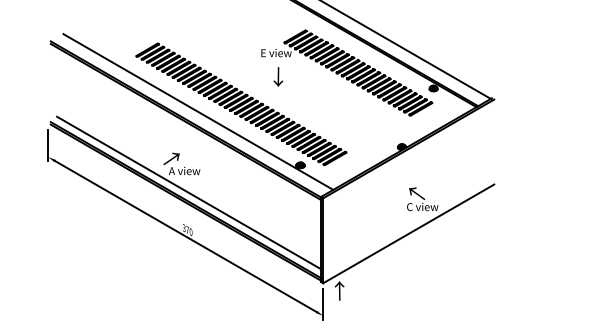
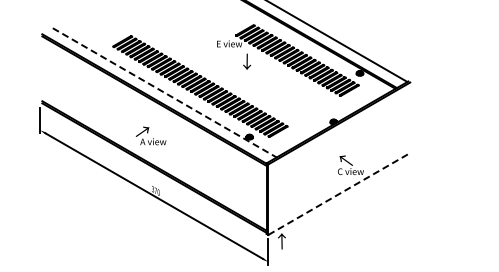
text: (277, 76) -> (246, 61), moved
line: (199, 112) -> (165, 93), solid -> dashed
line: (188, 192) -> (156, 159), removed
line: (408, 234) -> (339, 194), solid -> dashed

